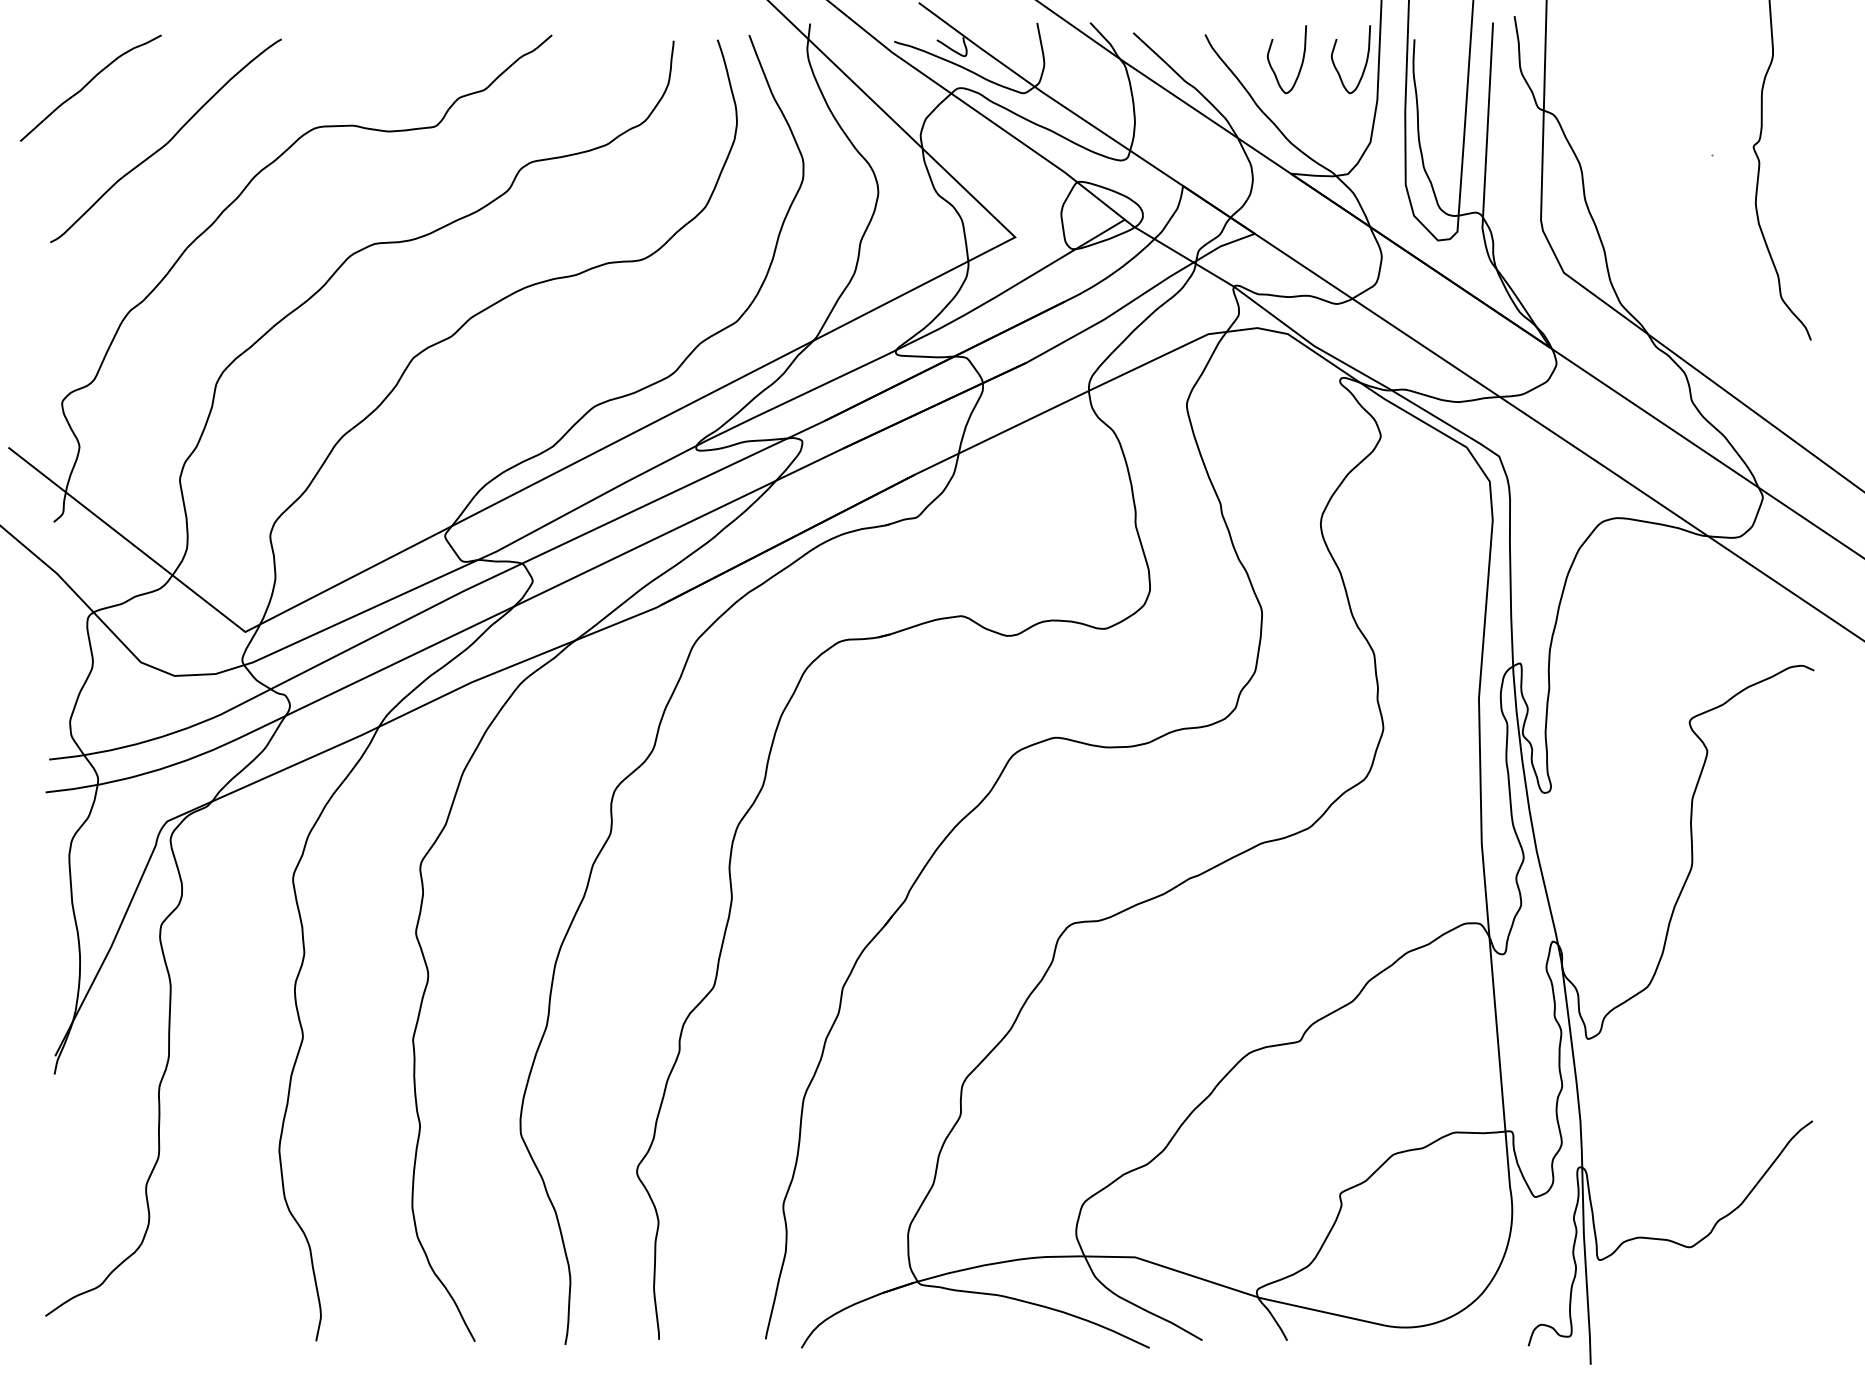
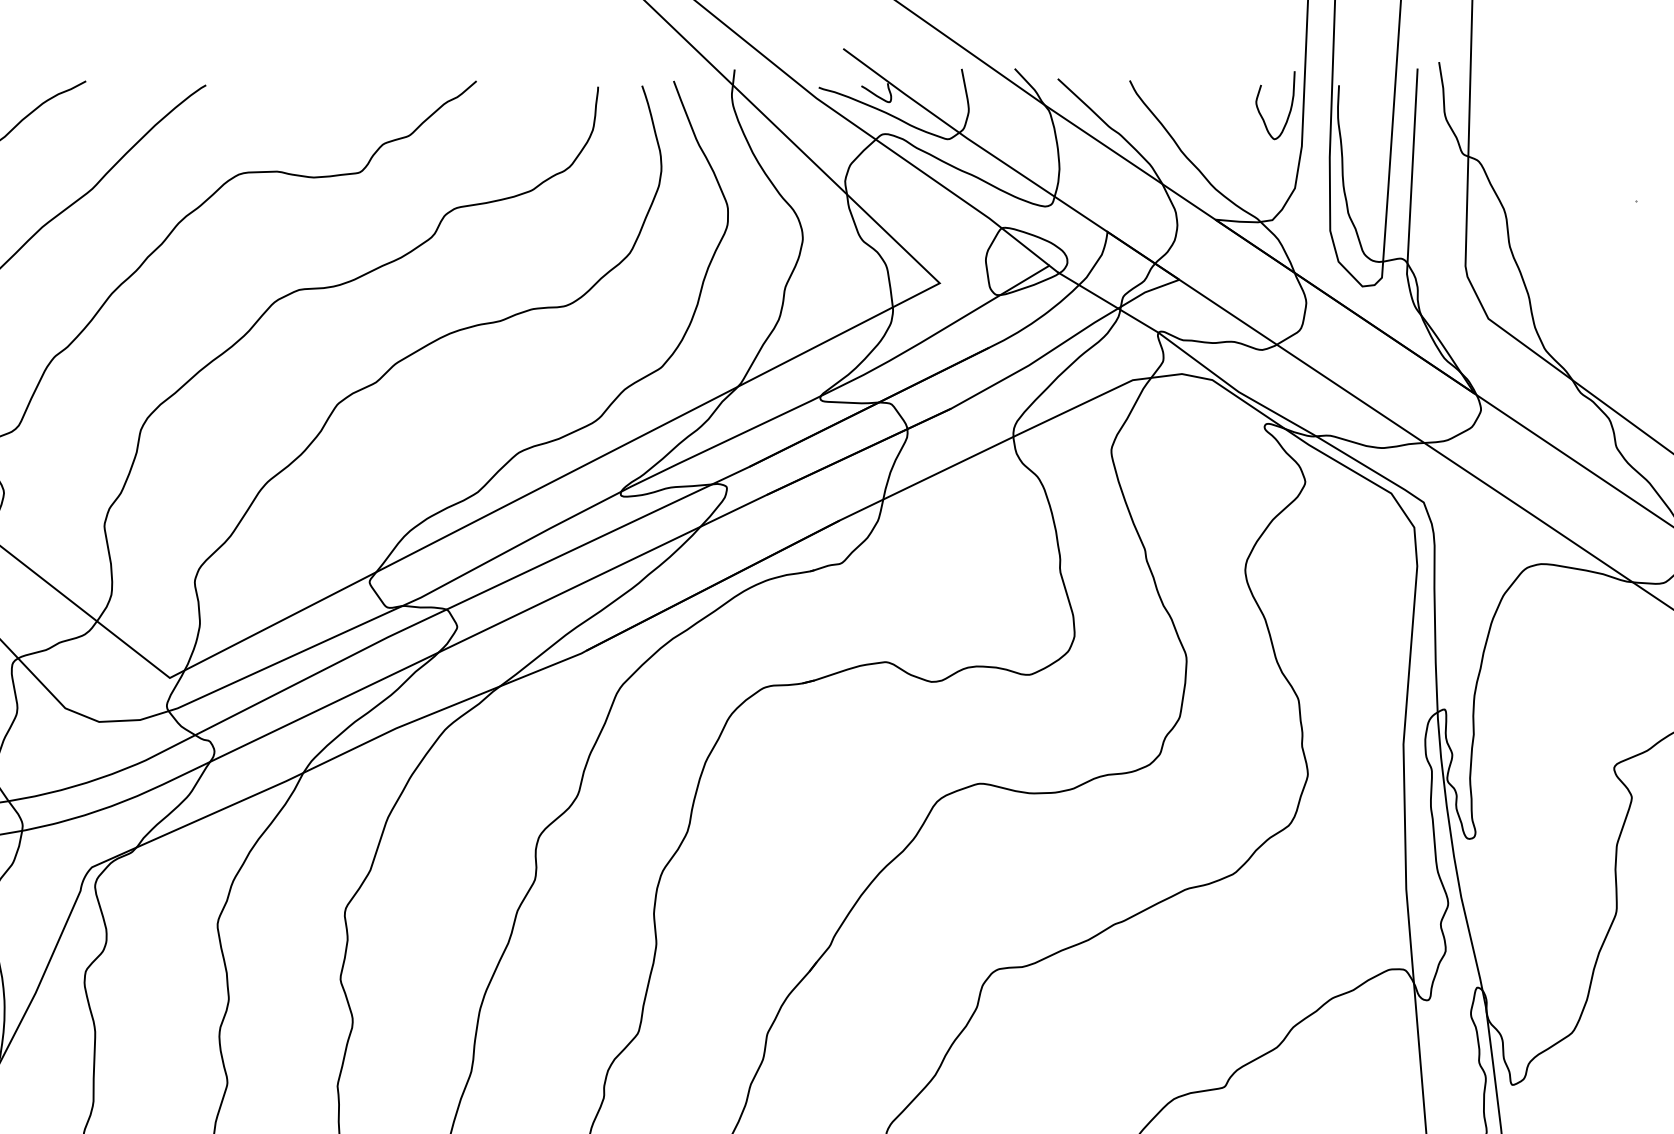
curve: (1301, 62) -> (1226, 108), removed

